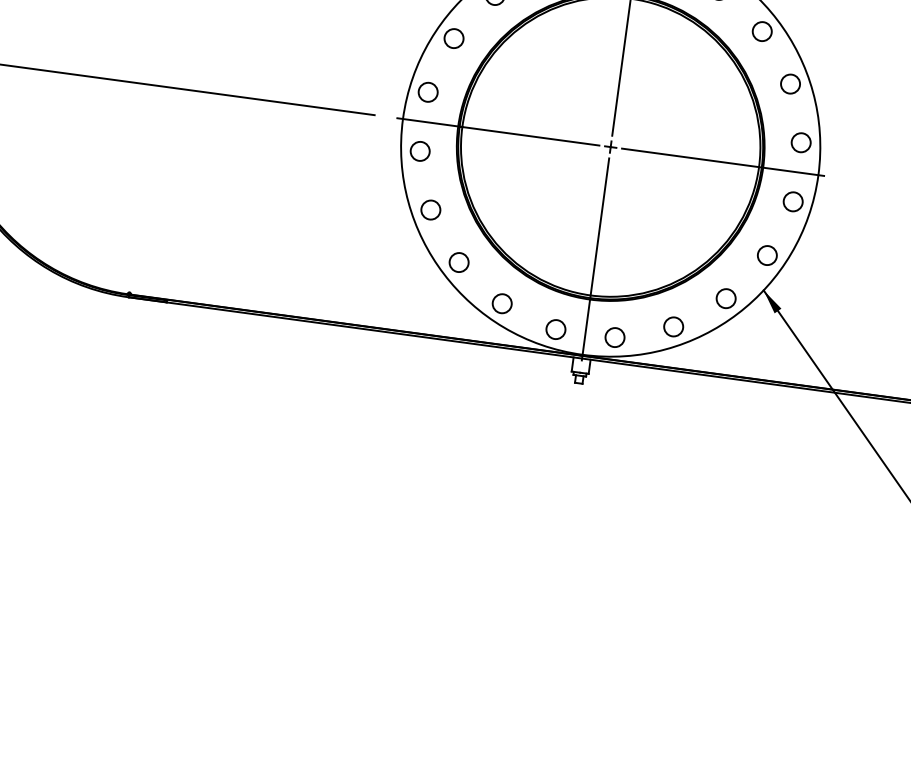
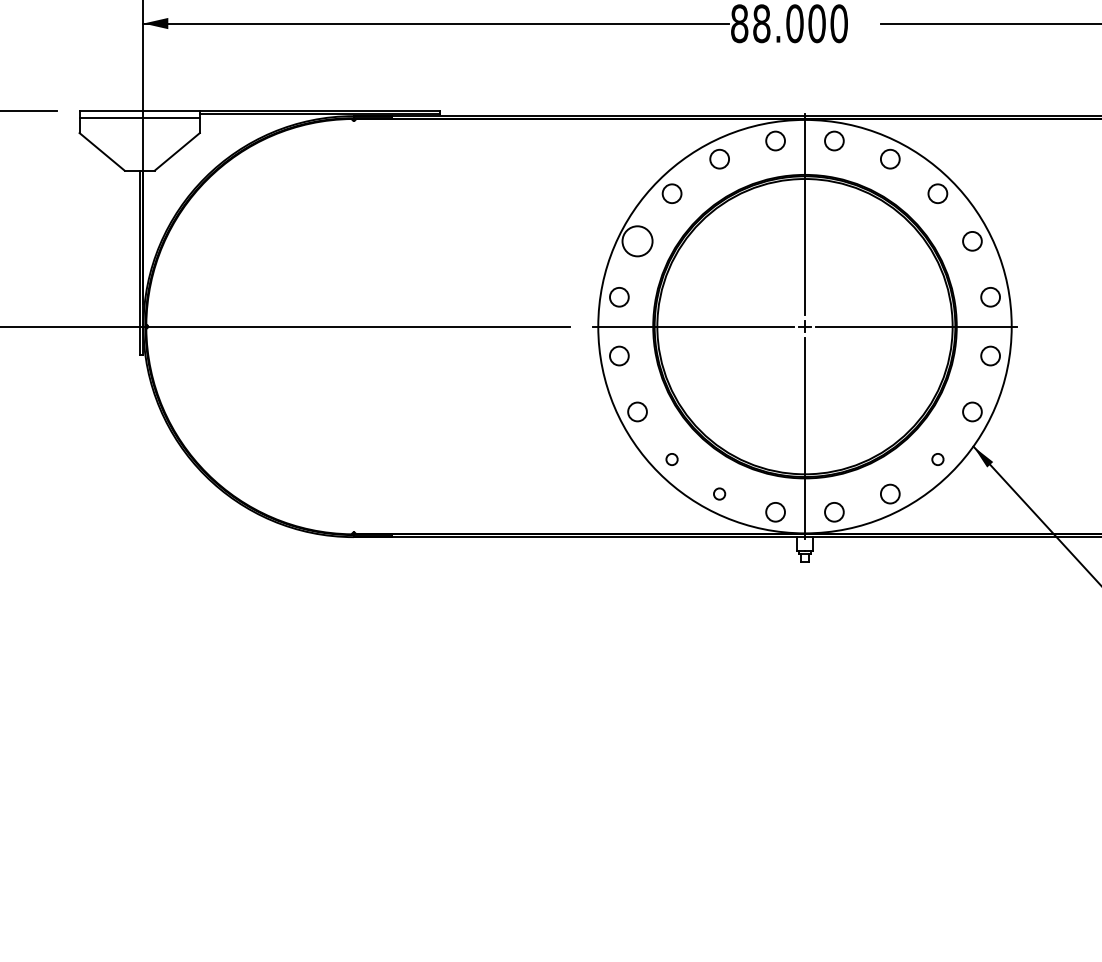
circle: (454, 37) -> (637, 240), size x1.6
circle: (458, 262) -> (671, 459), size x0.6
circle: (725, 298) -> (937, 459), size x0.6
circle: (502, 303) -> (719, 493), size x0.6

